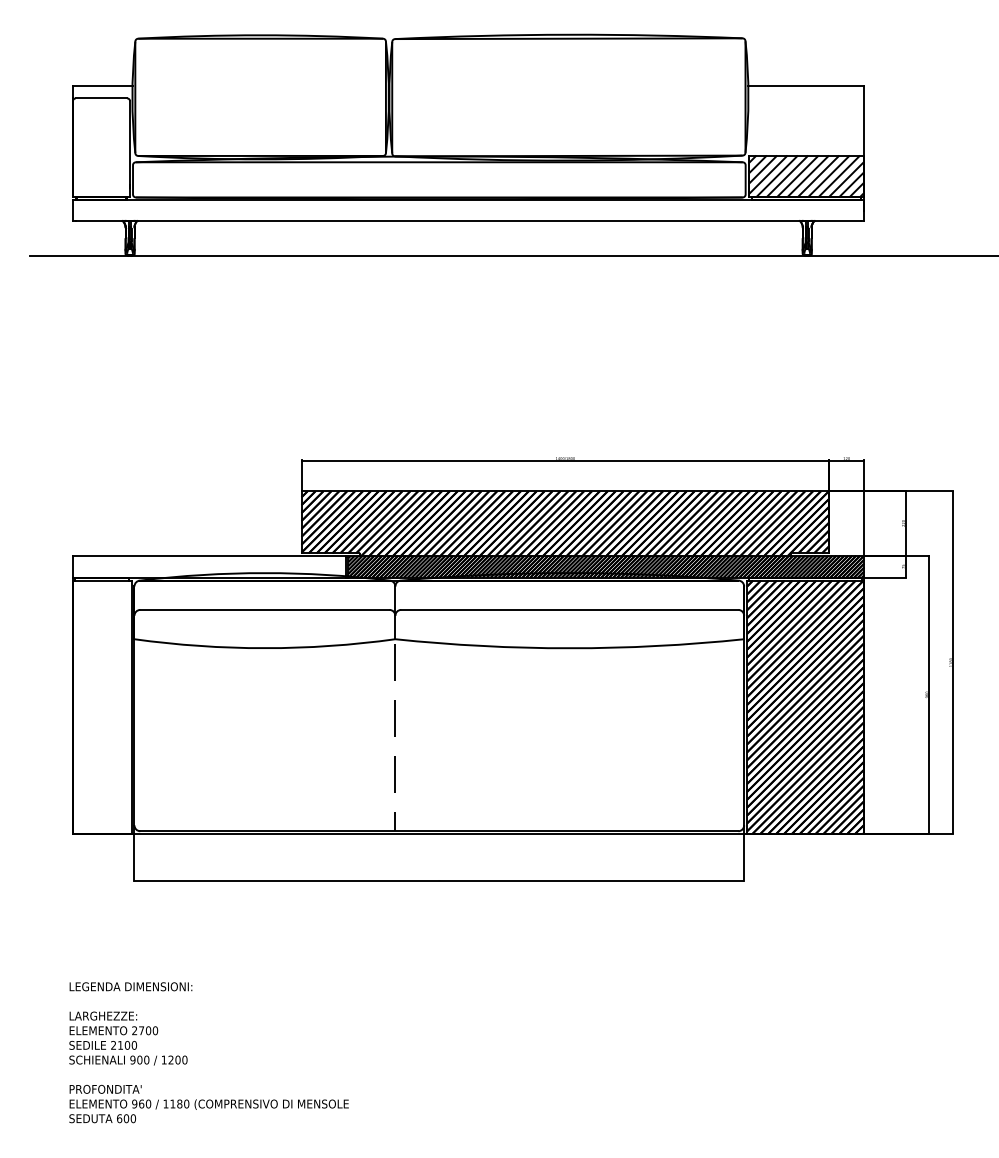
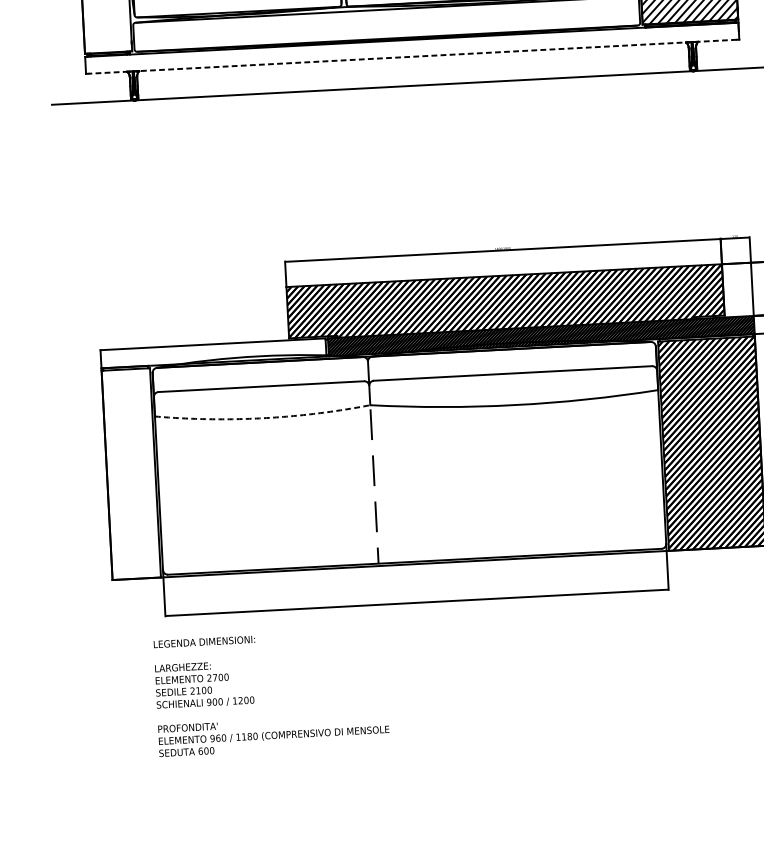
line: (468, 220) -> (412, 56), solid -> dashed
arc: (264, 648) -> (262, 418), solid -> dashed
text: (208, 1052) -> (271, 692), moved

